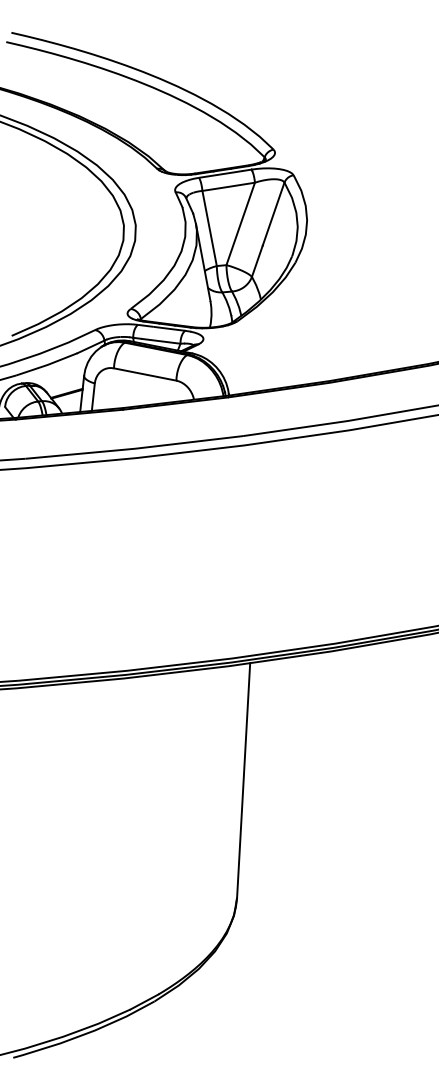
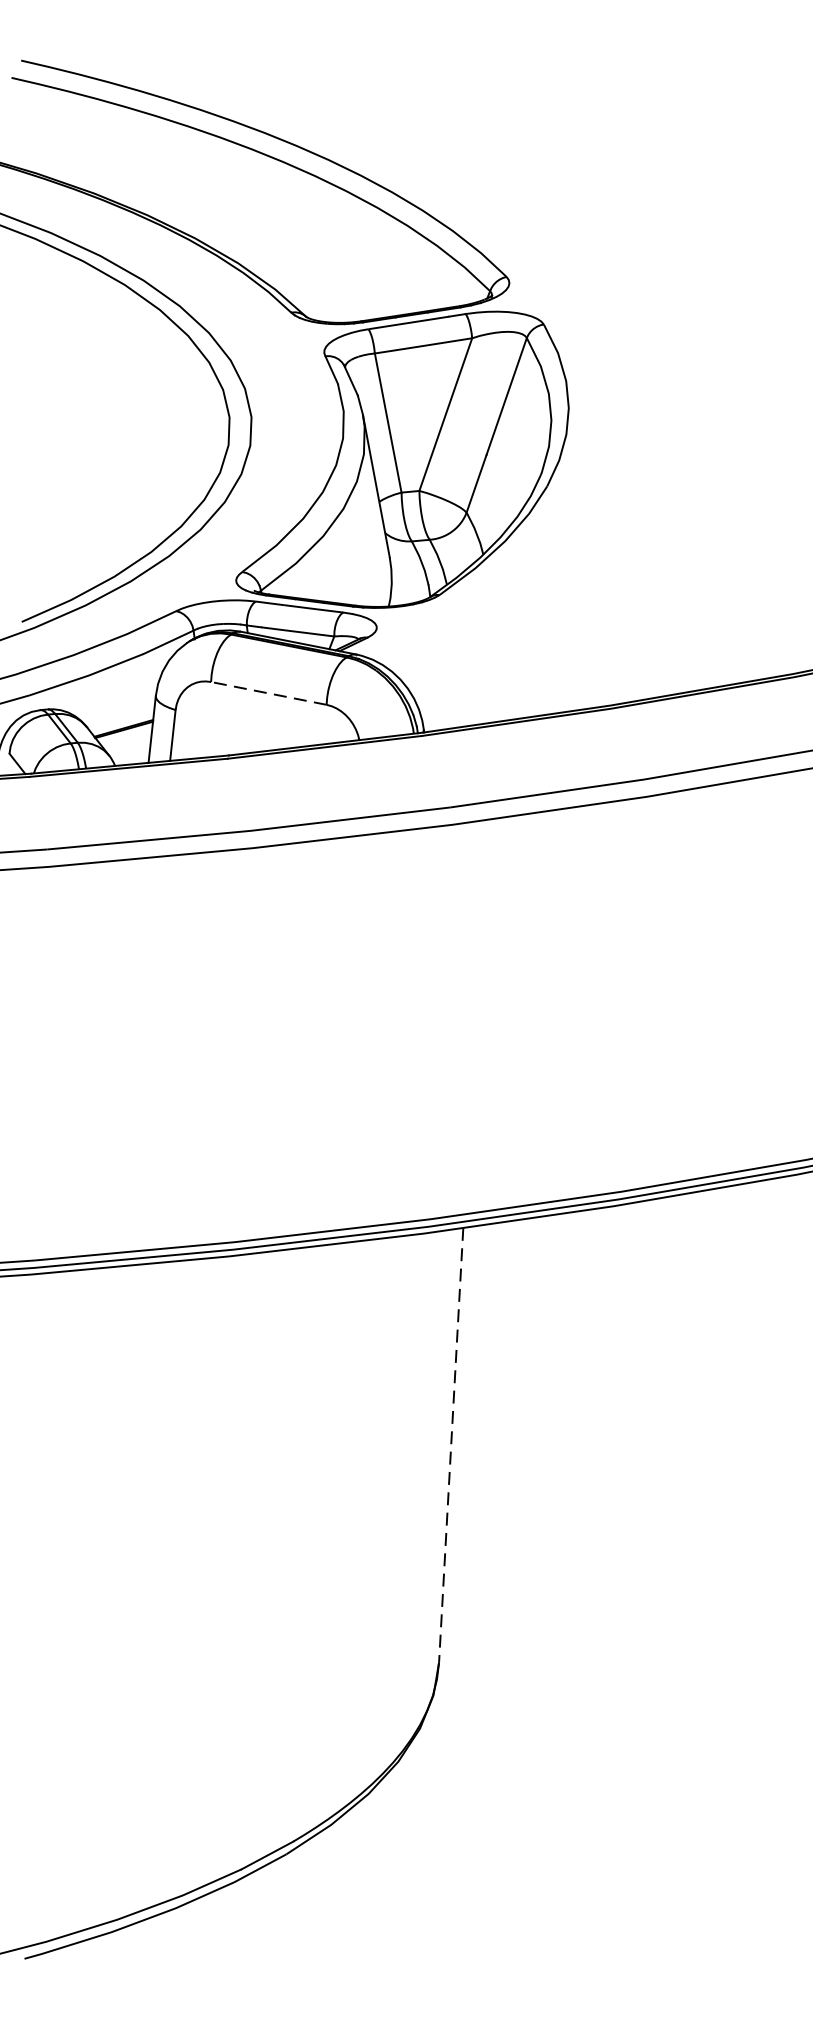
line: (145, 374) -> (269, 693), solid -> dashed
line: (243, 780) -> (450, 1445), solid -> dashed

